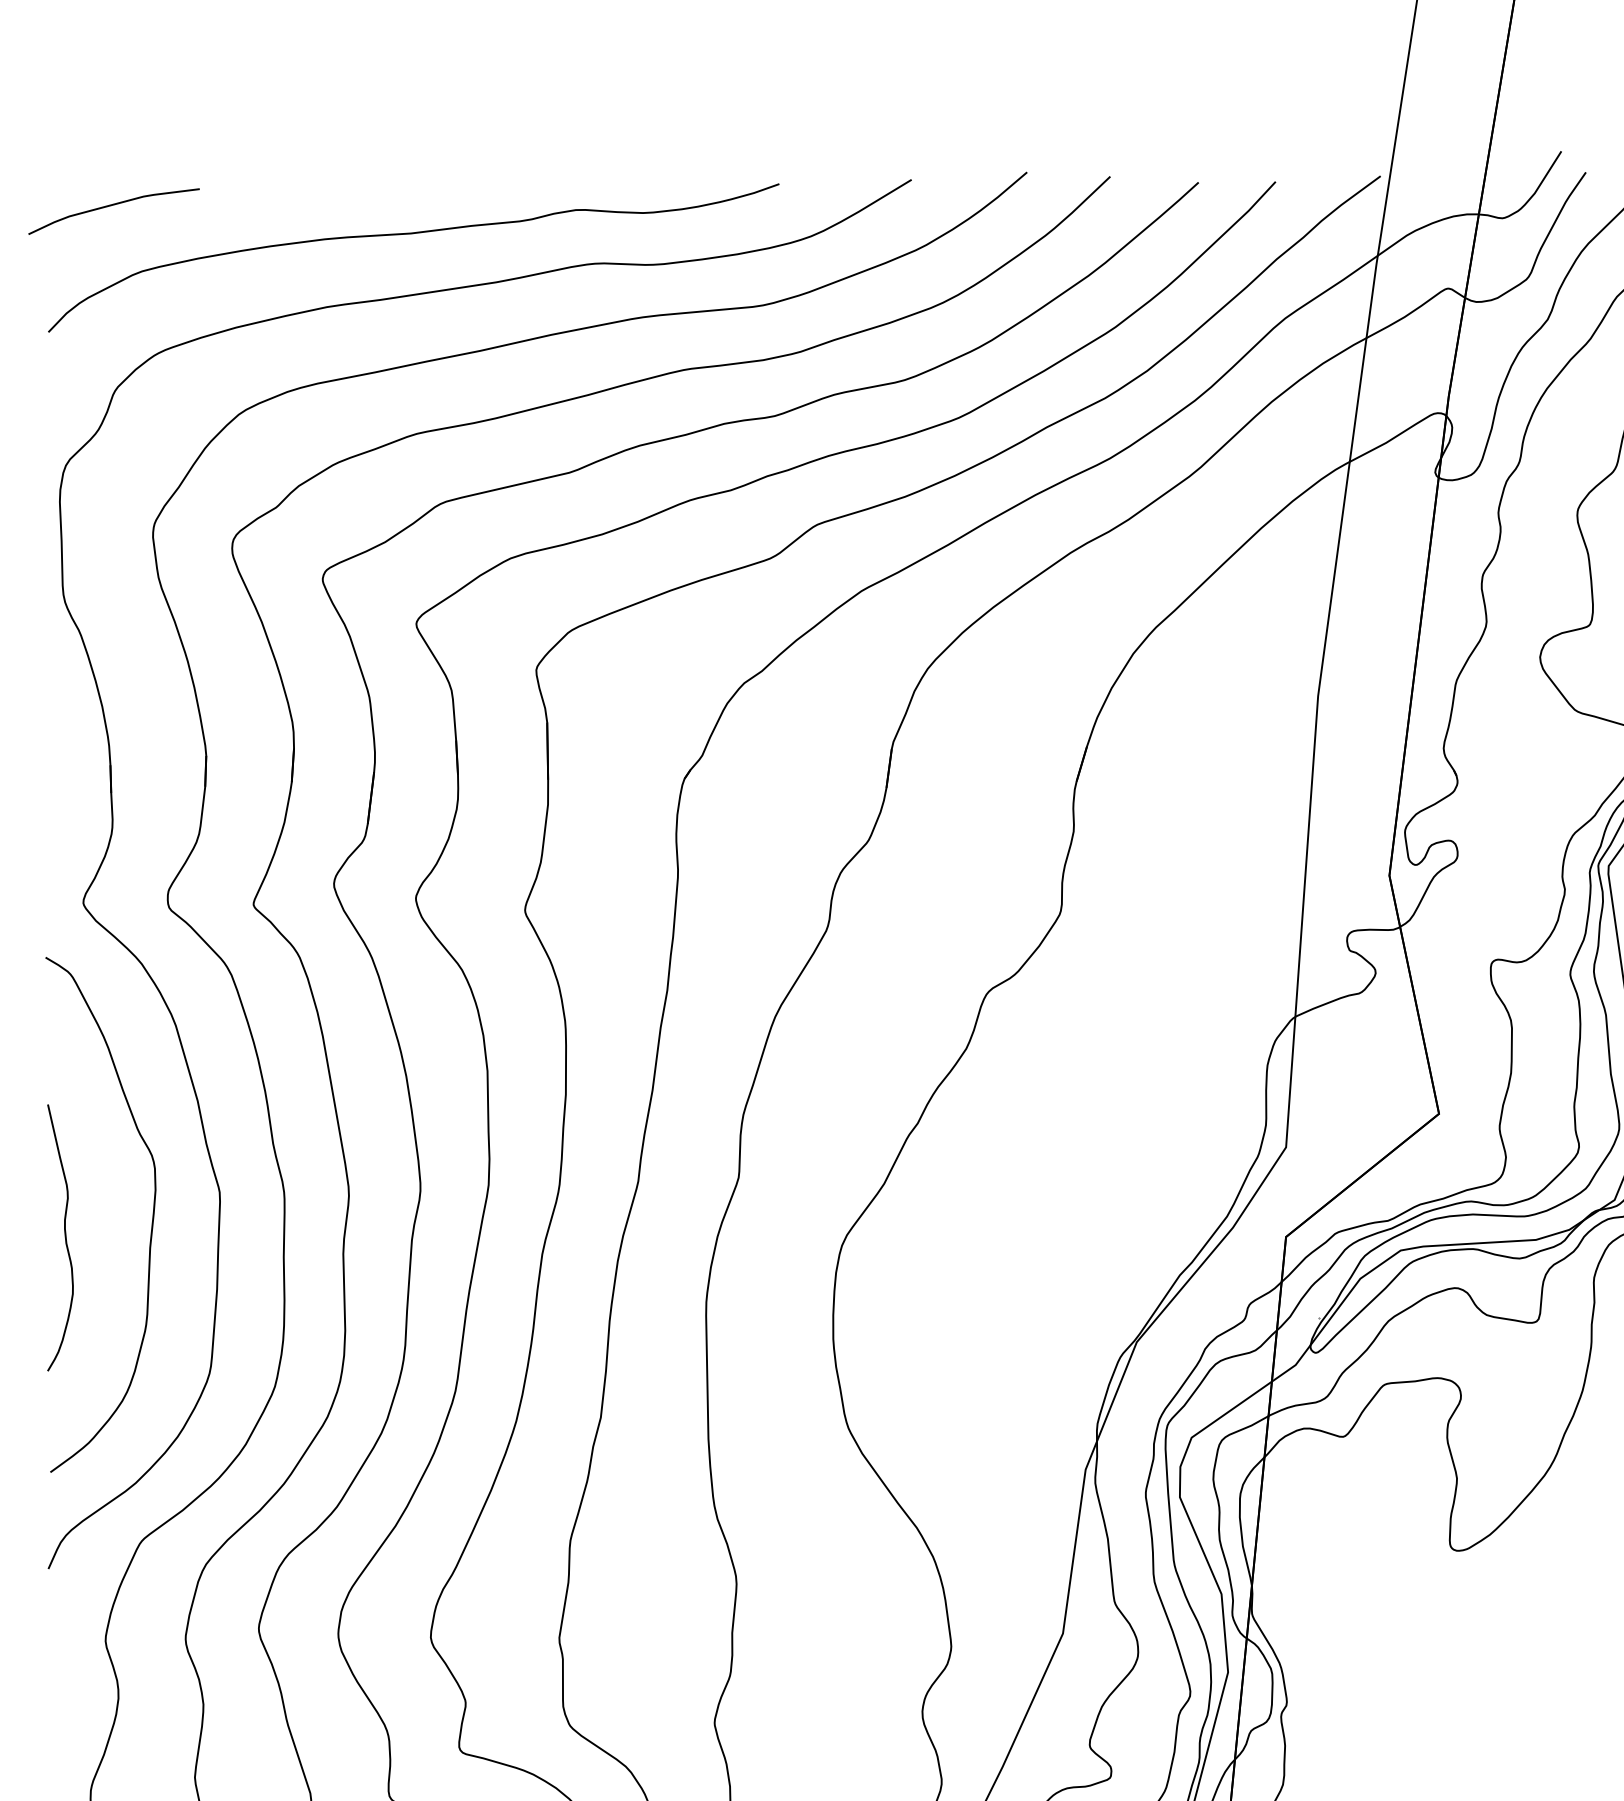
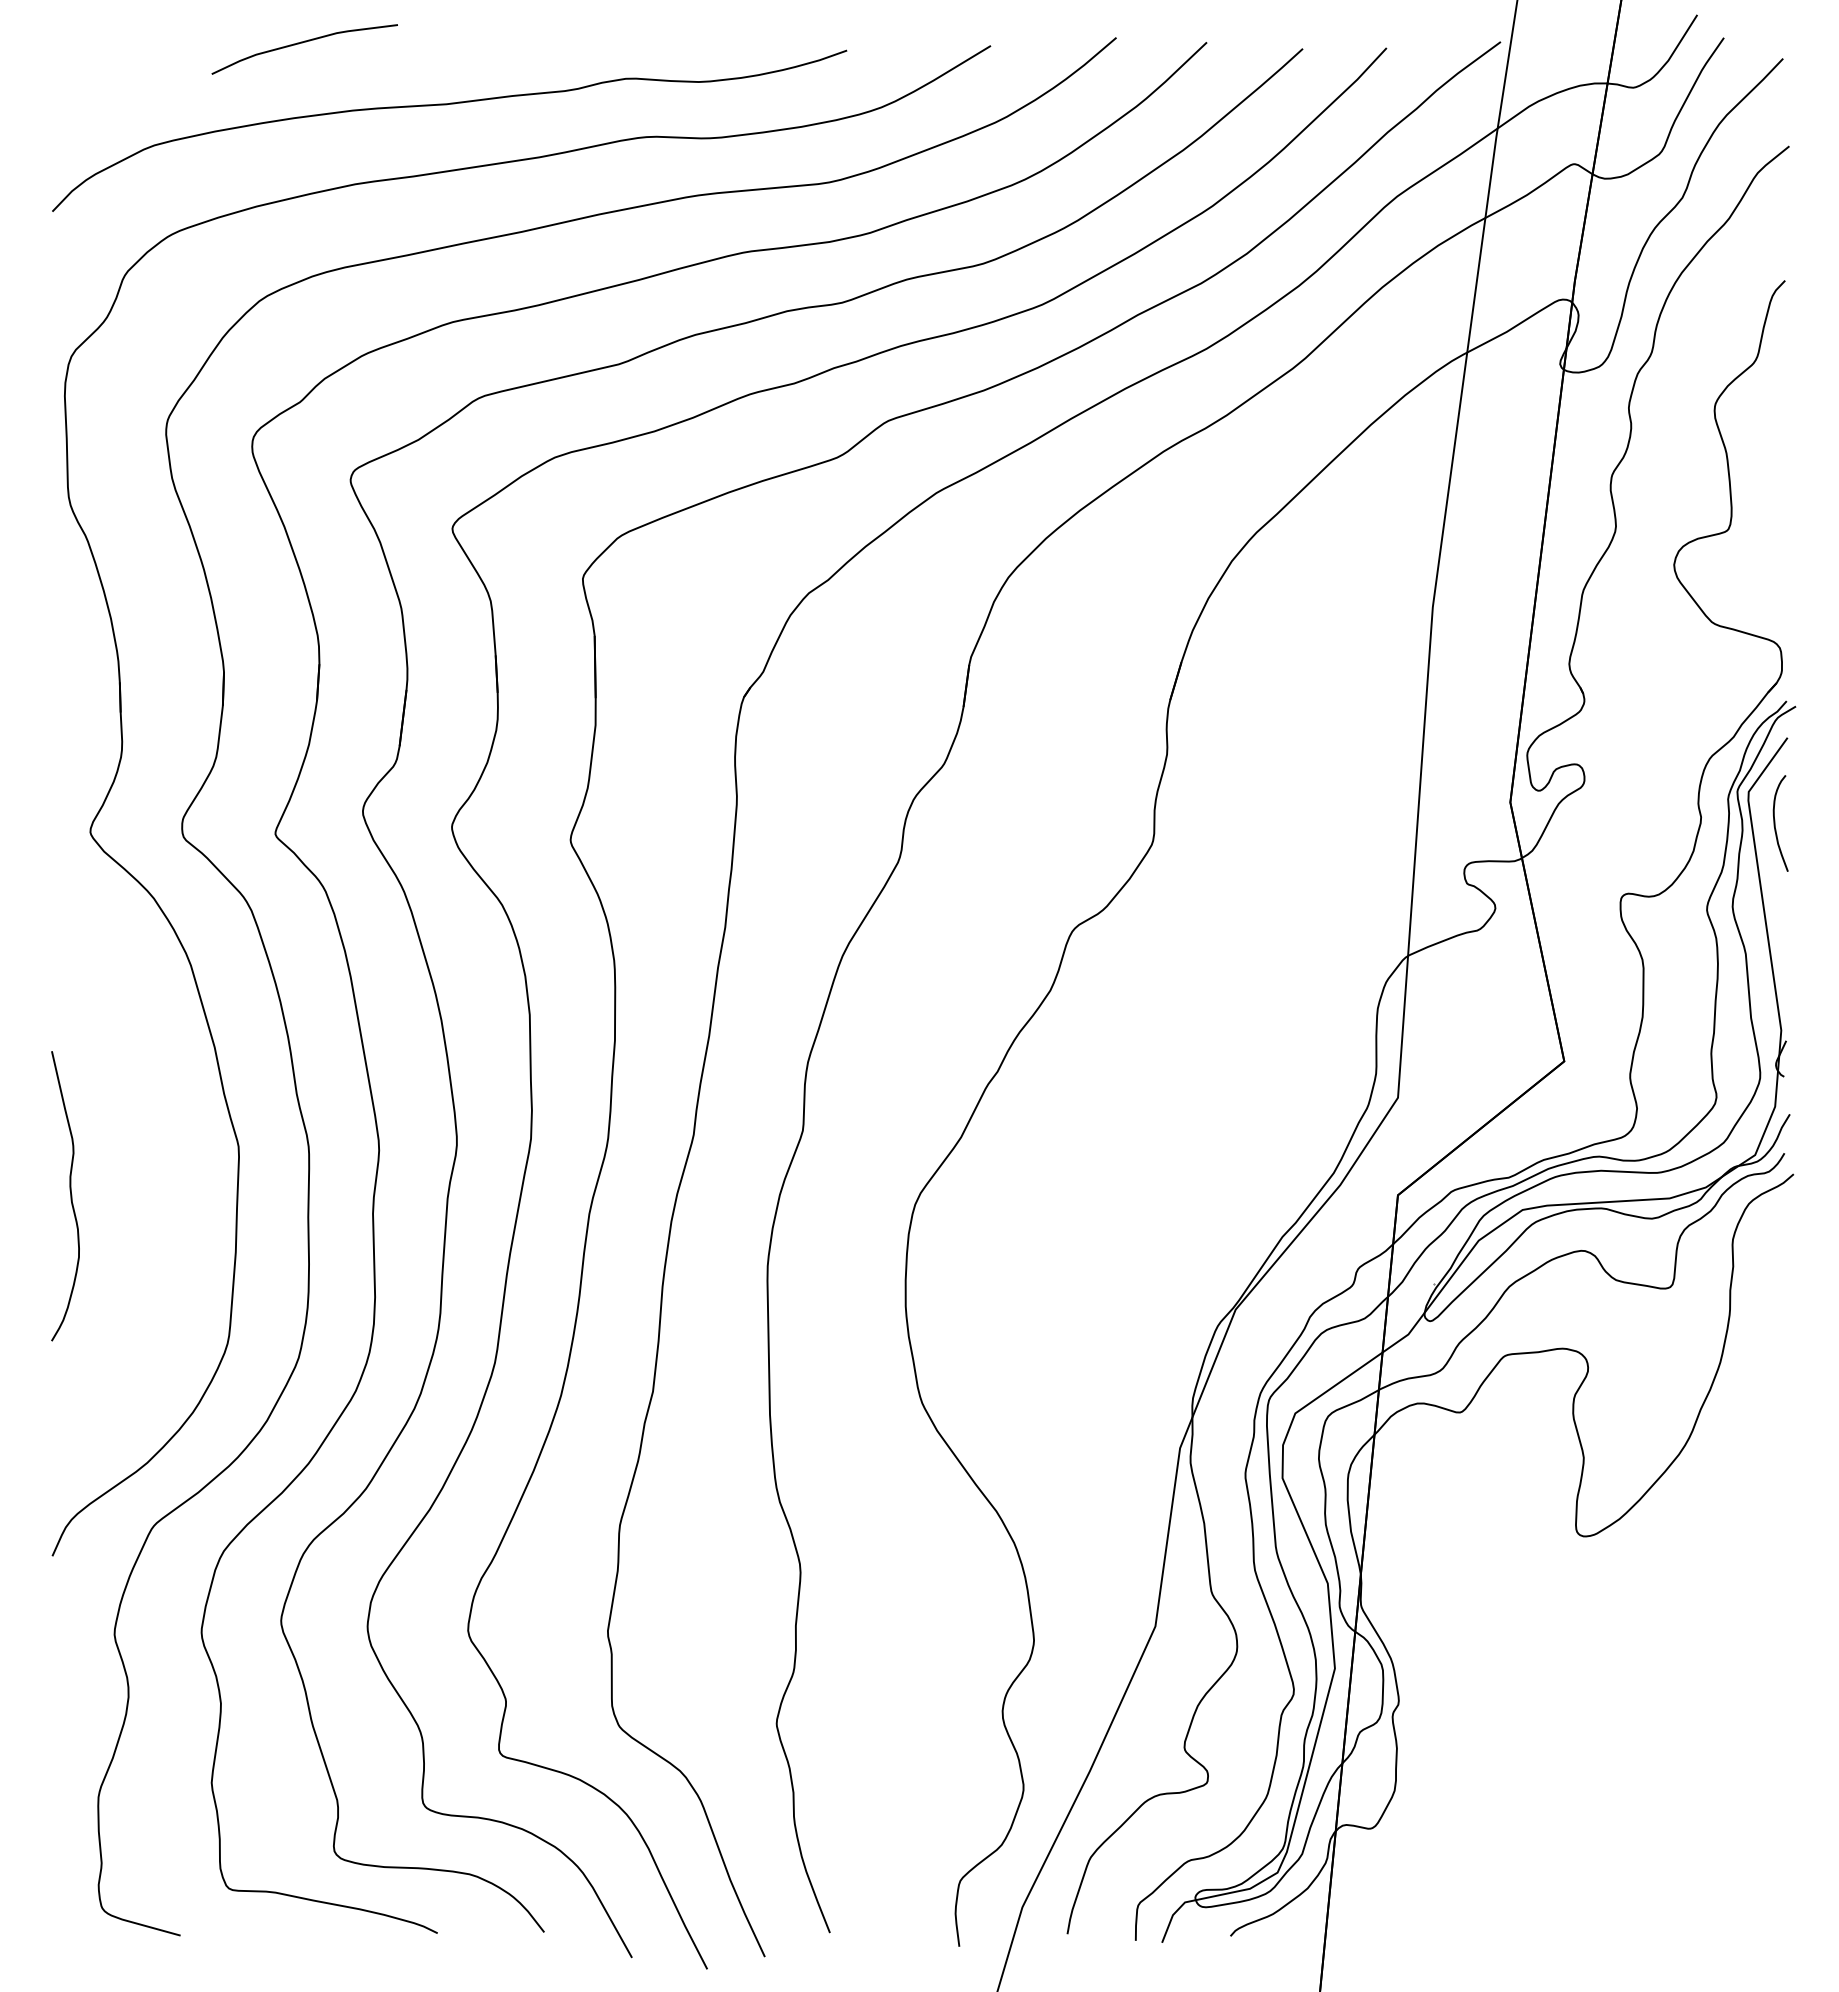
curve: (111, 206) -> (302, 43), moved
curve: (151, 1223) -> (164, 1180), removed

